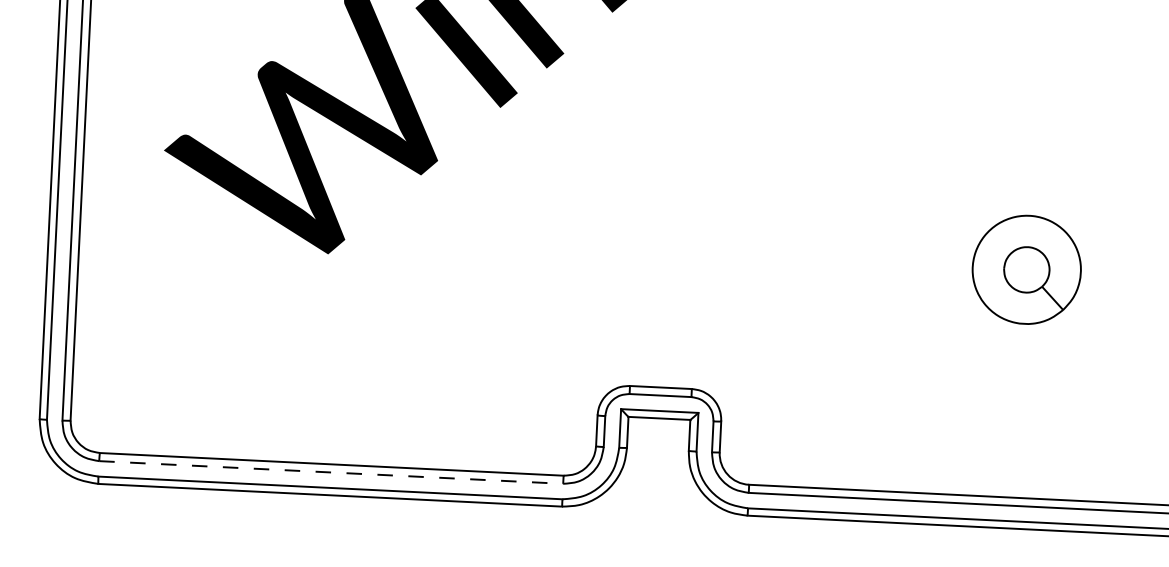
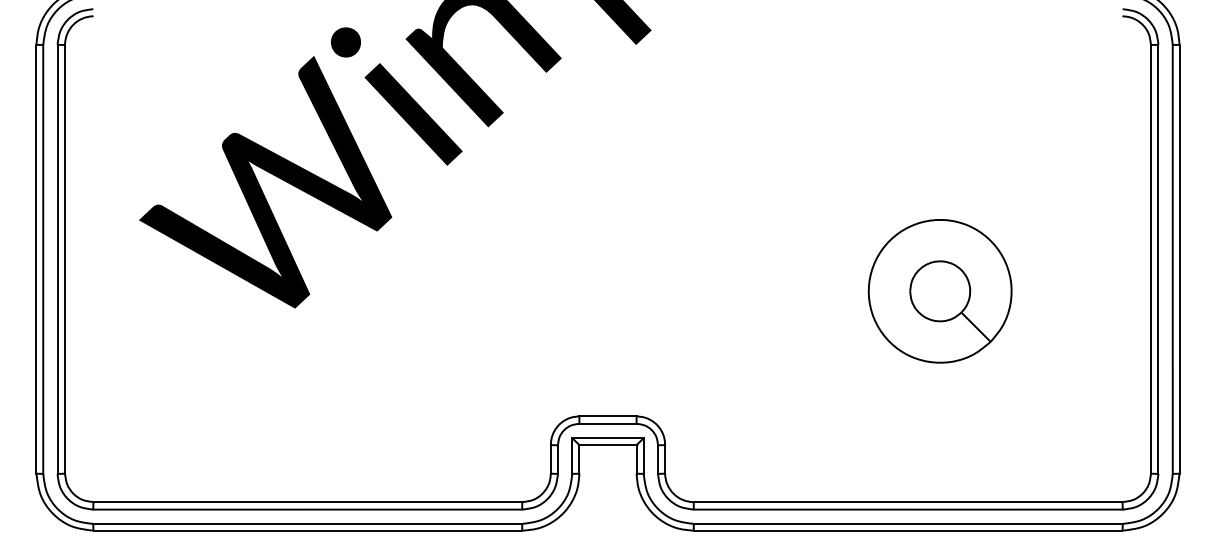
part: (1026, 269) -> (939, 291), size x1.43
line: (332, 472) -> (308, 509), dashed -> solid

